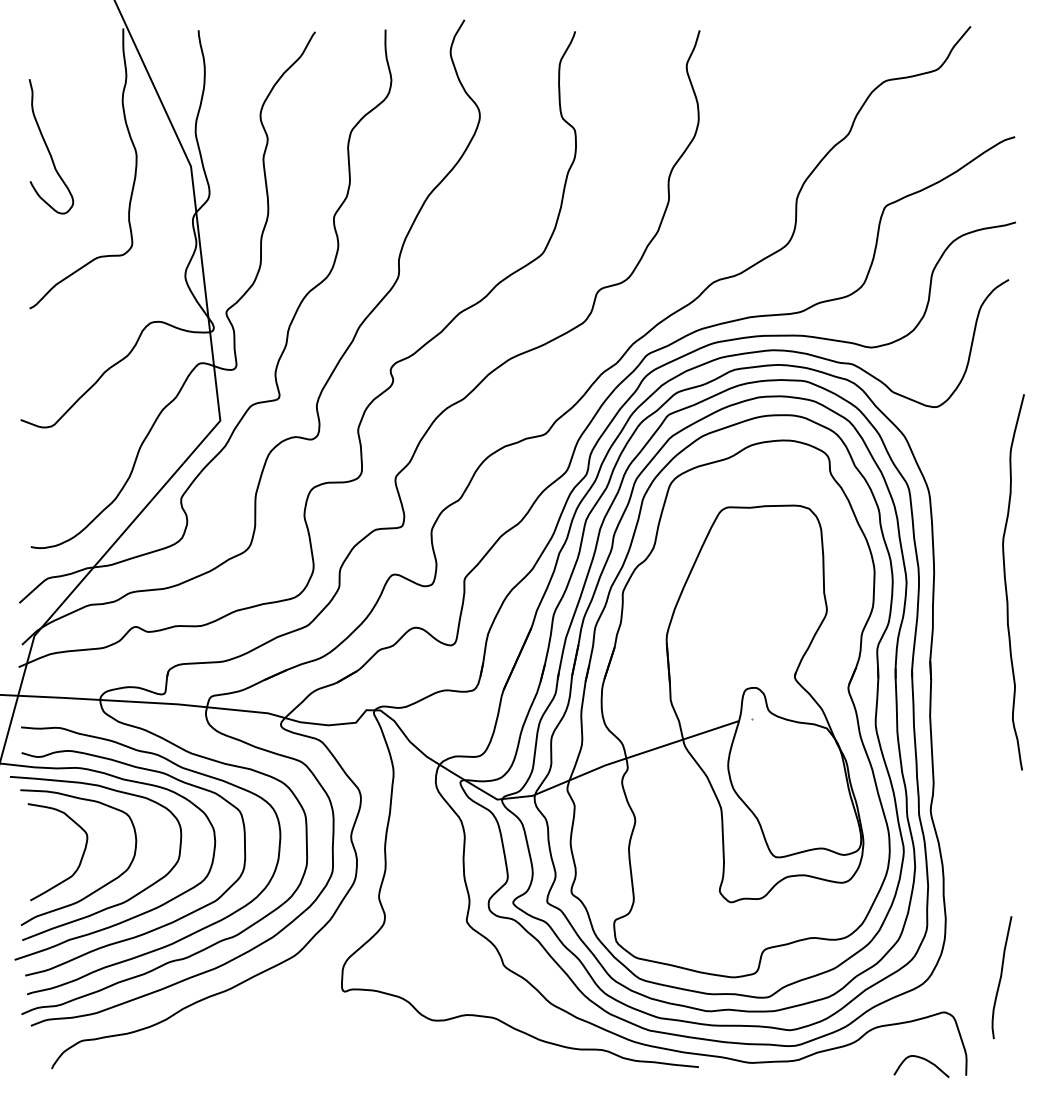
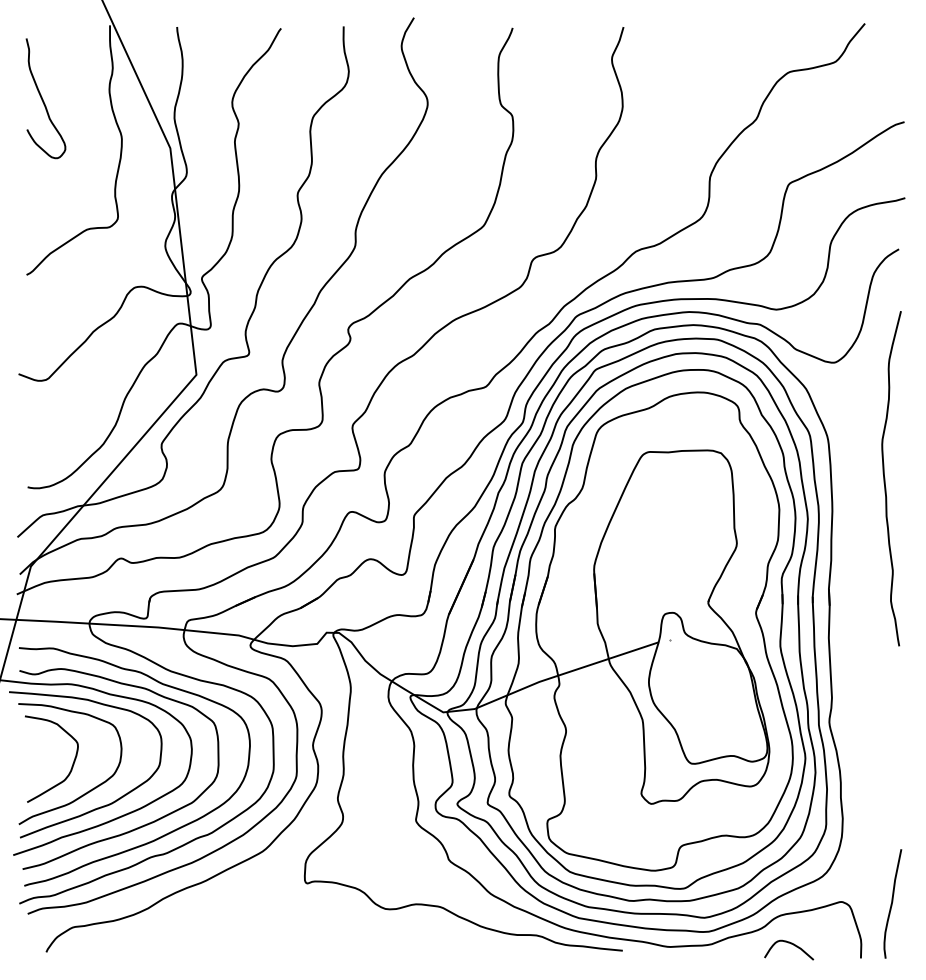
curve: (48, 147) -> (43, 99), moved
curve: (1006, 582) -> (885, 478), moved
curve: (1001, 977) -> (892, 903), moved
curve: (924, 1060) -> (791, 944), moved

